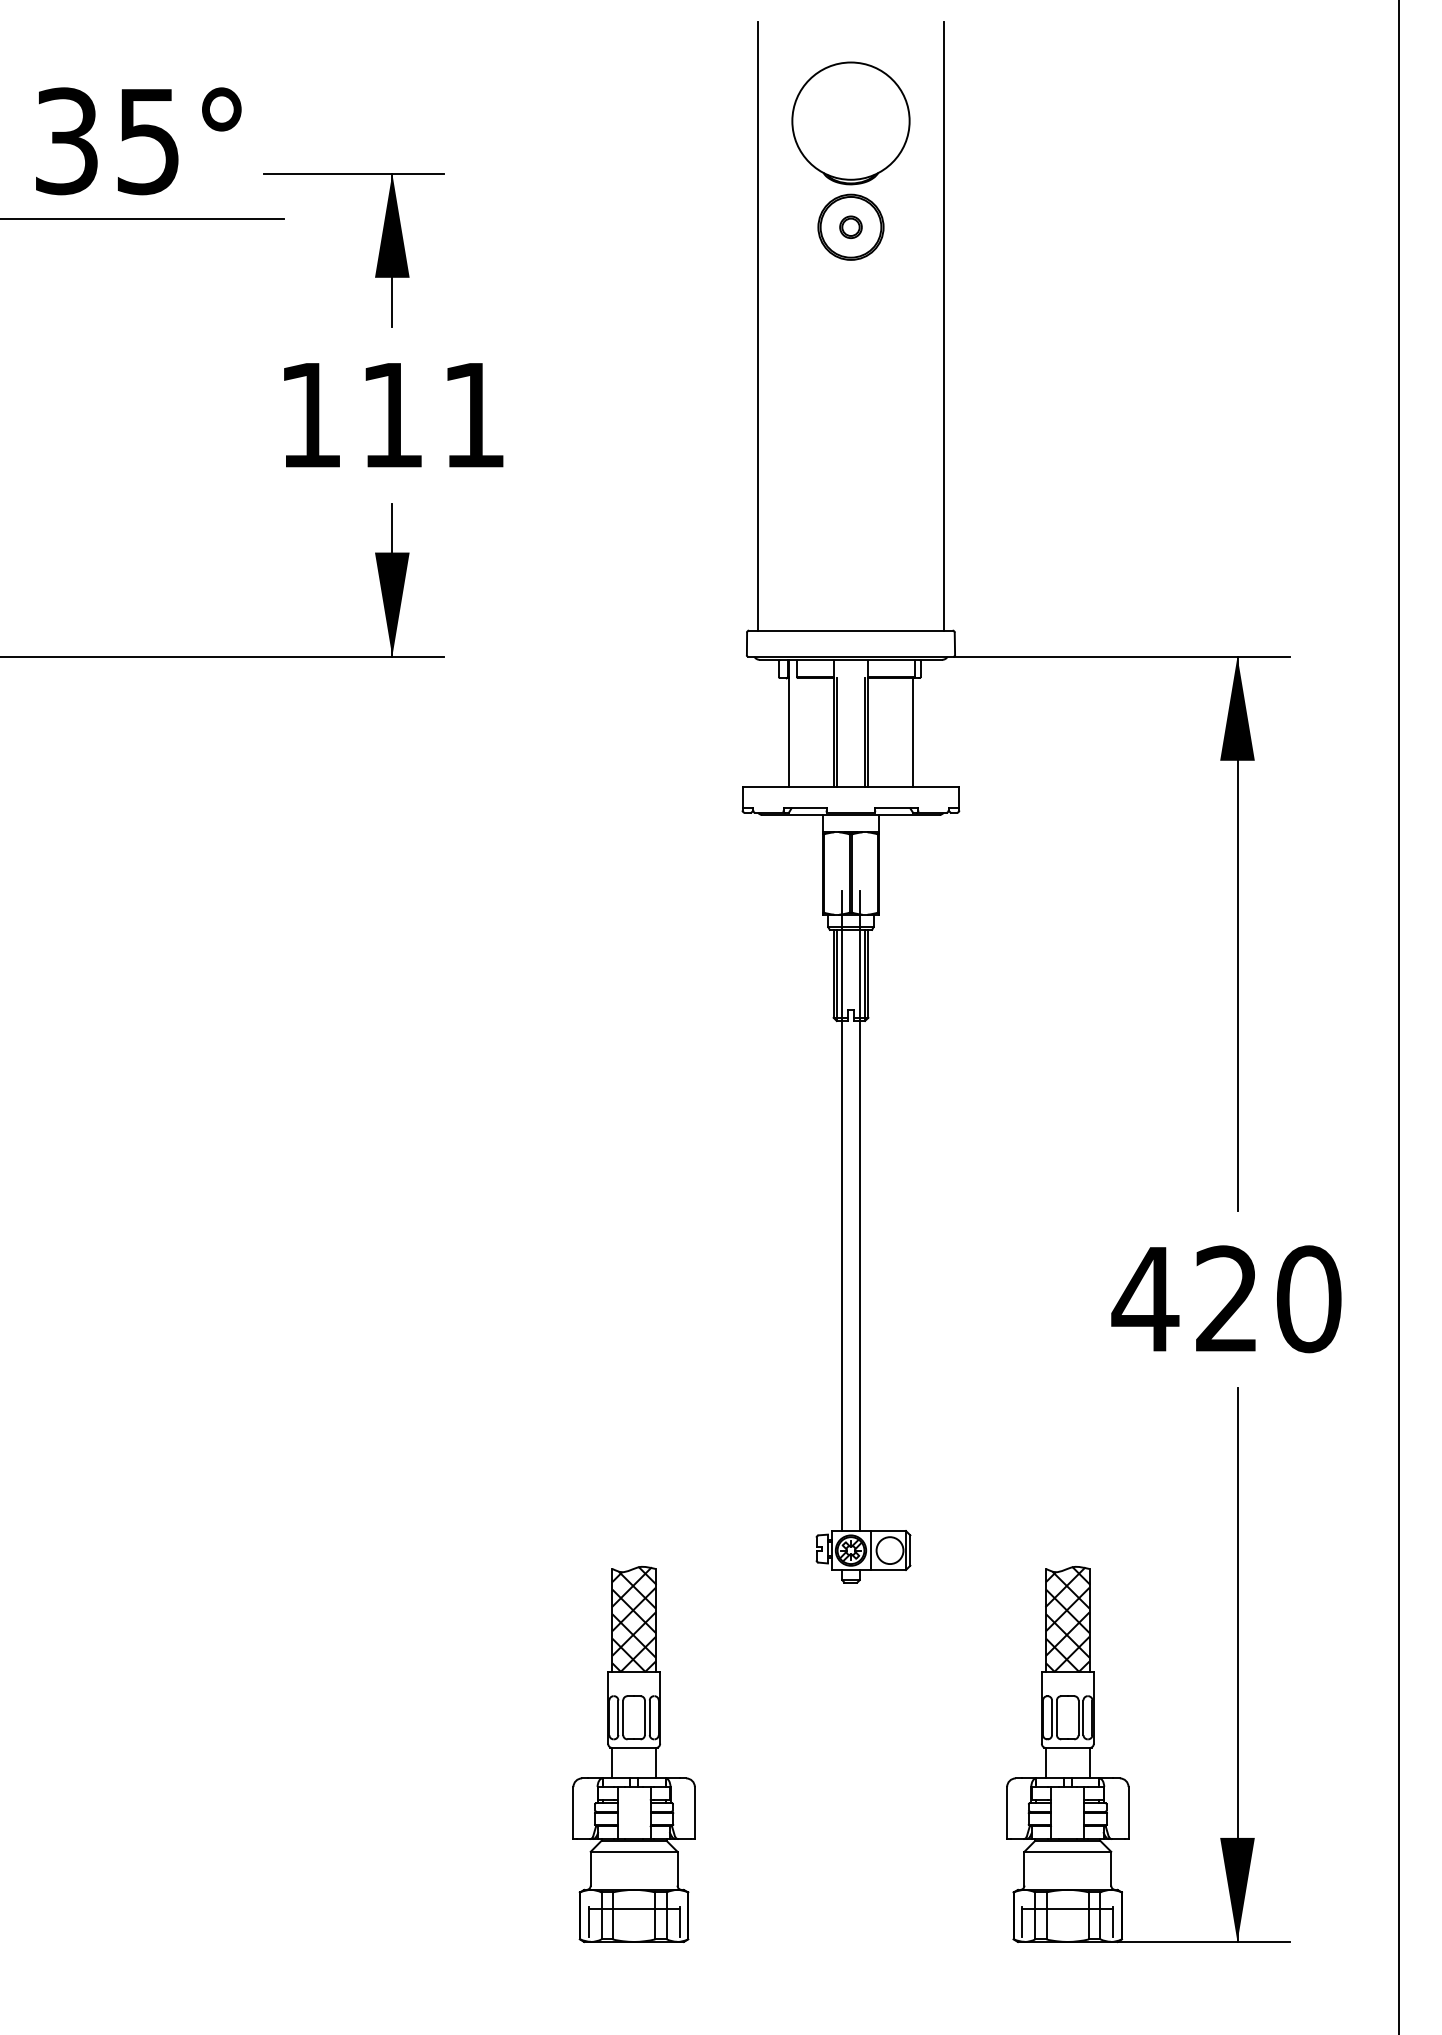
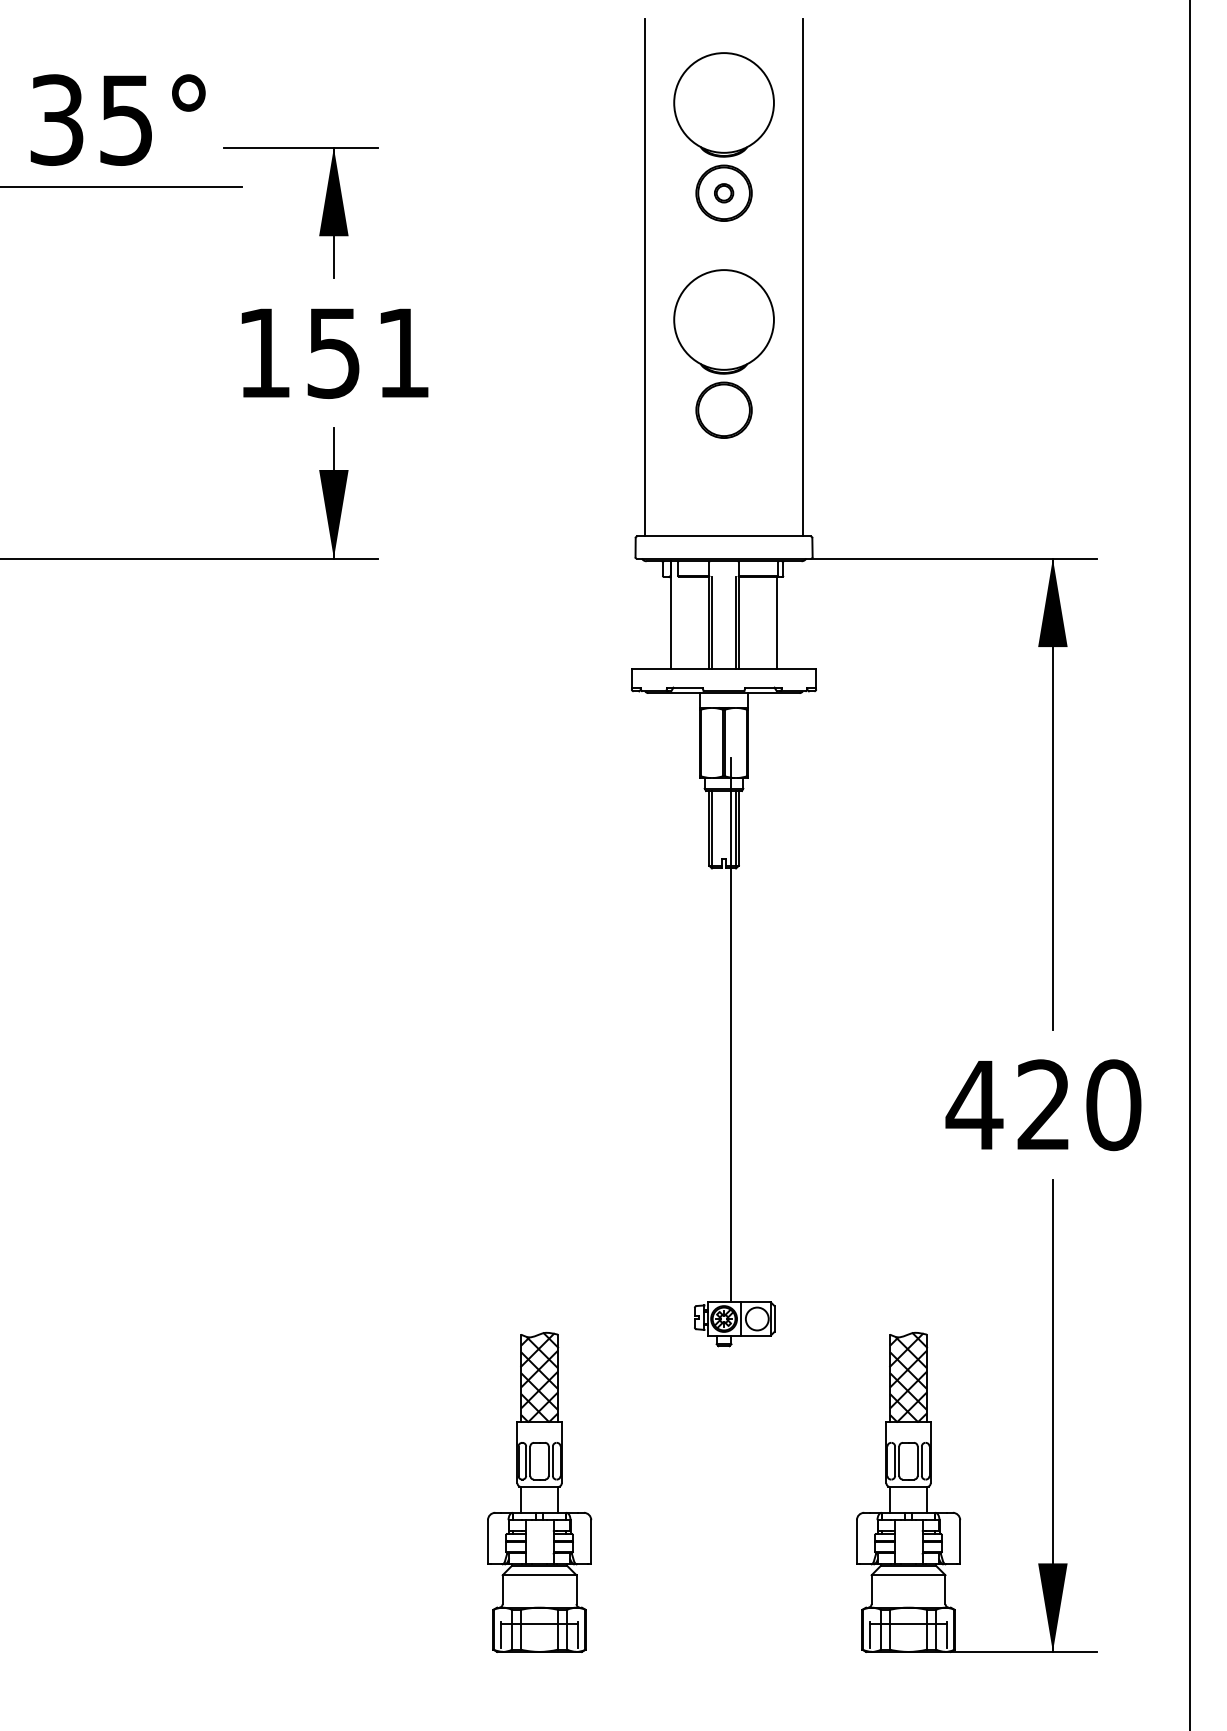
text: (391, 415) -> (333, 353), 111 -> 151
part: (850, 415) -> (723, 353), added
line: (842, 1210) -> (716, 1029), removed

